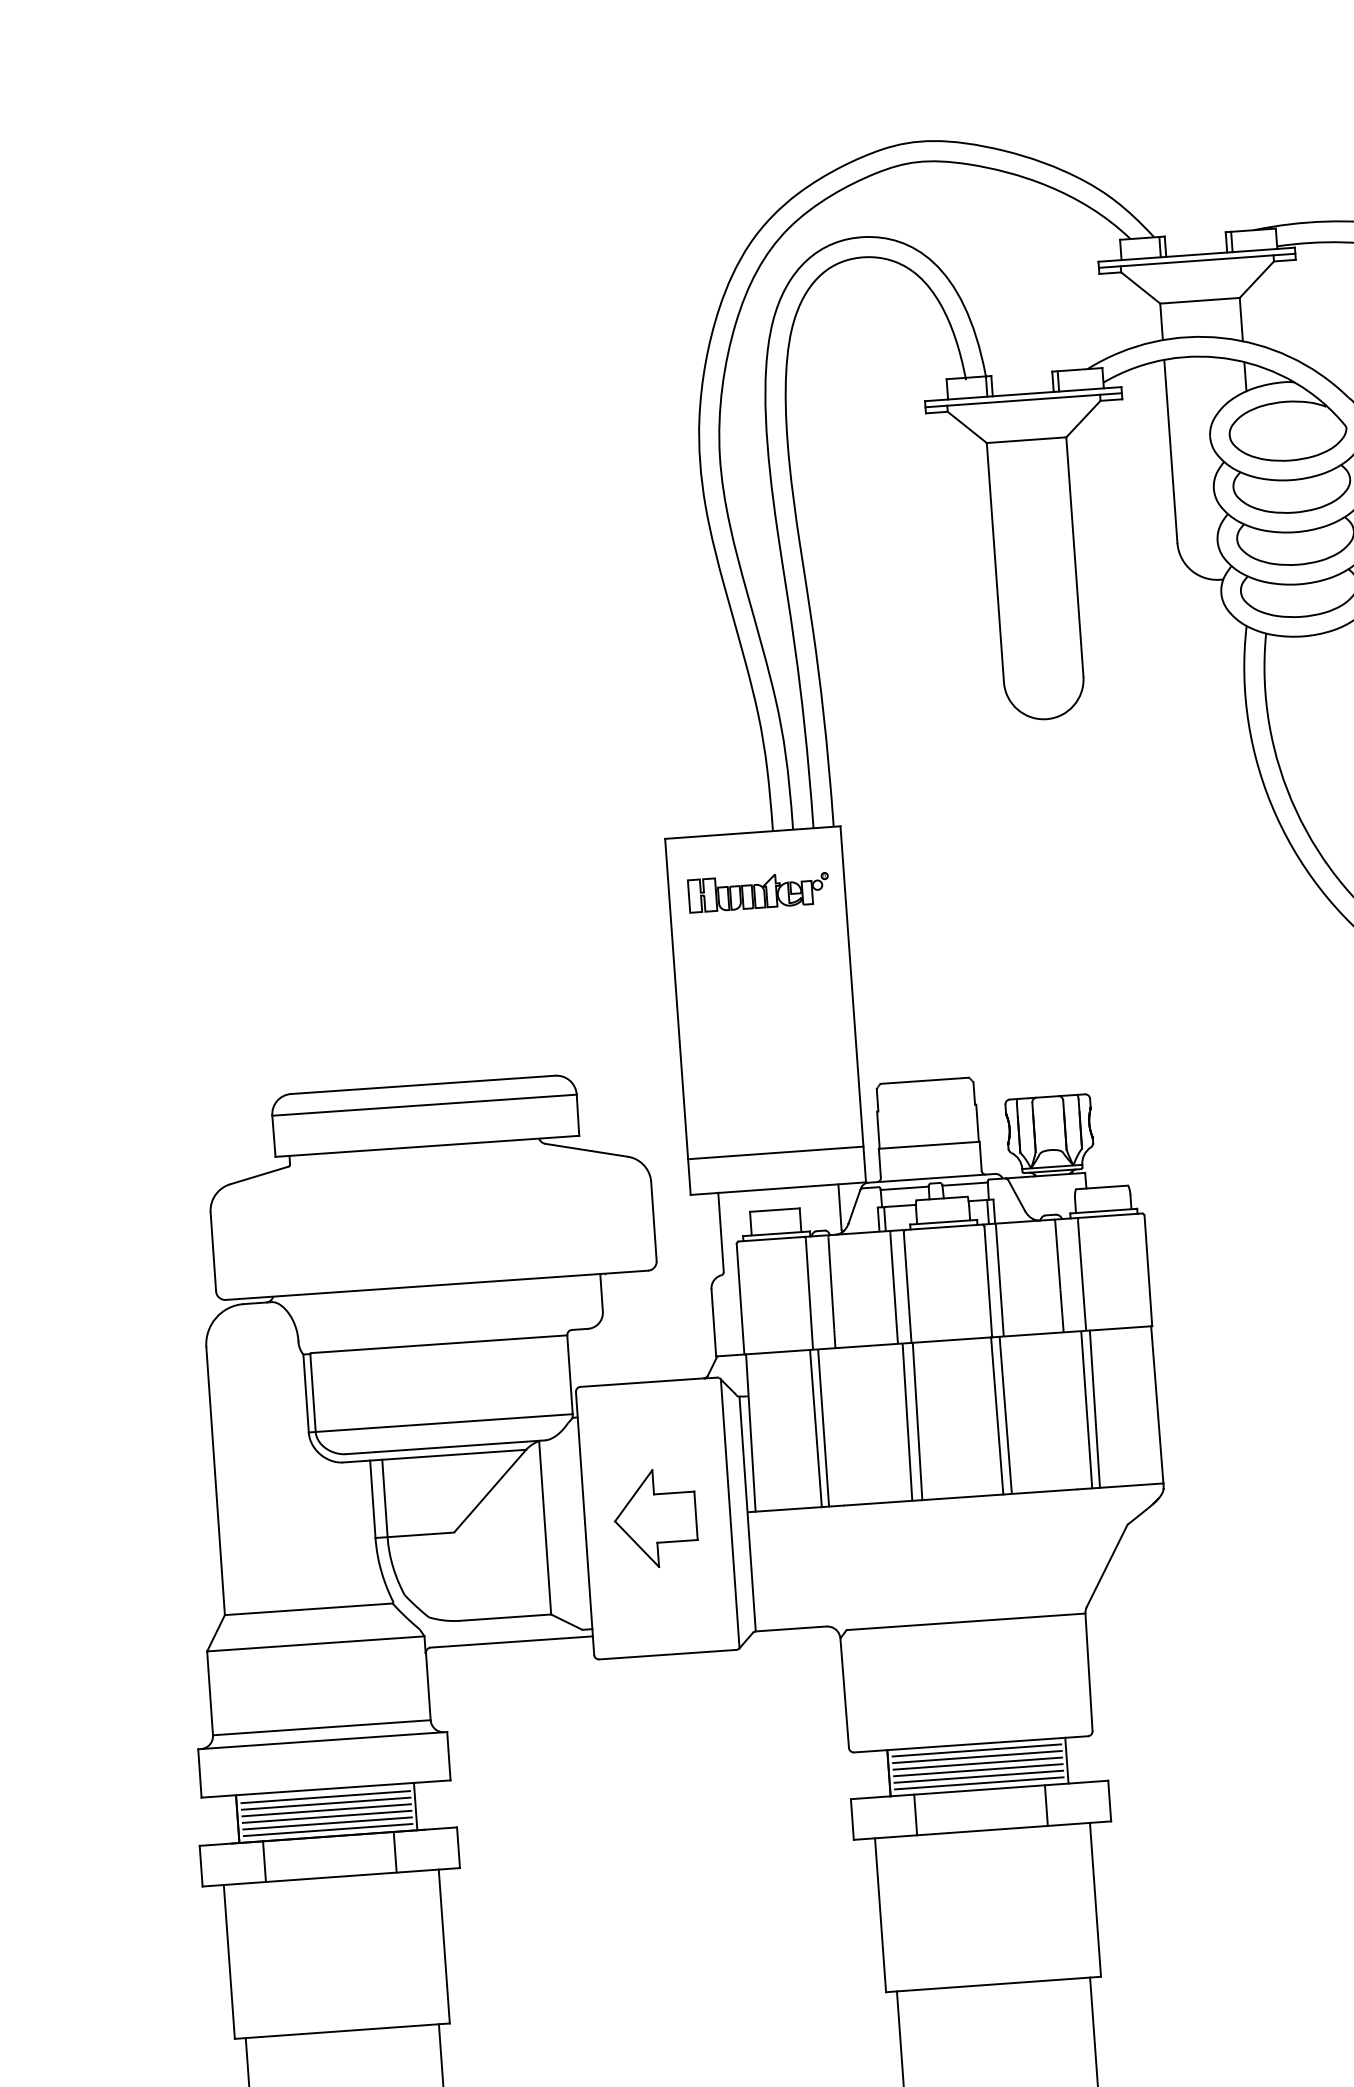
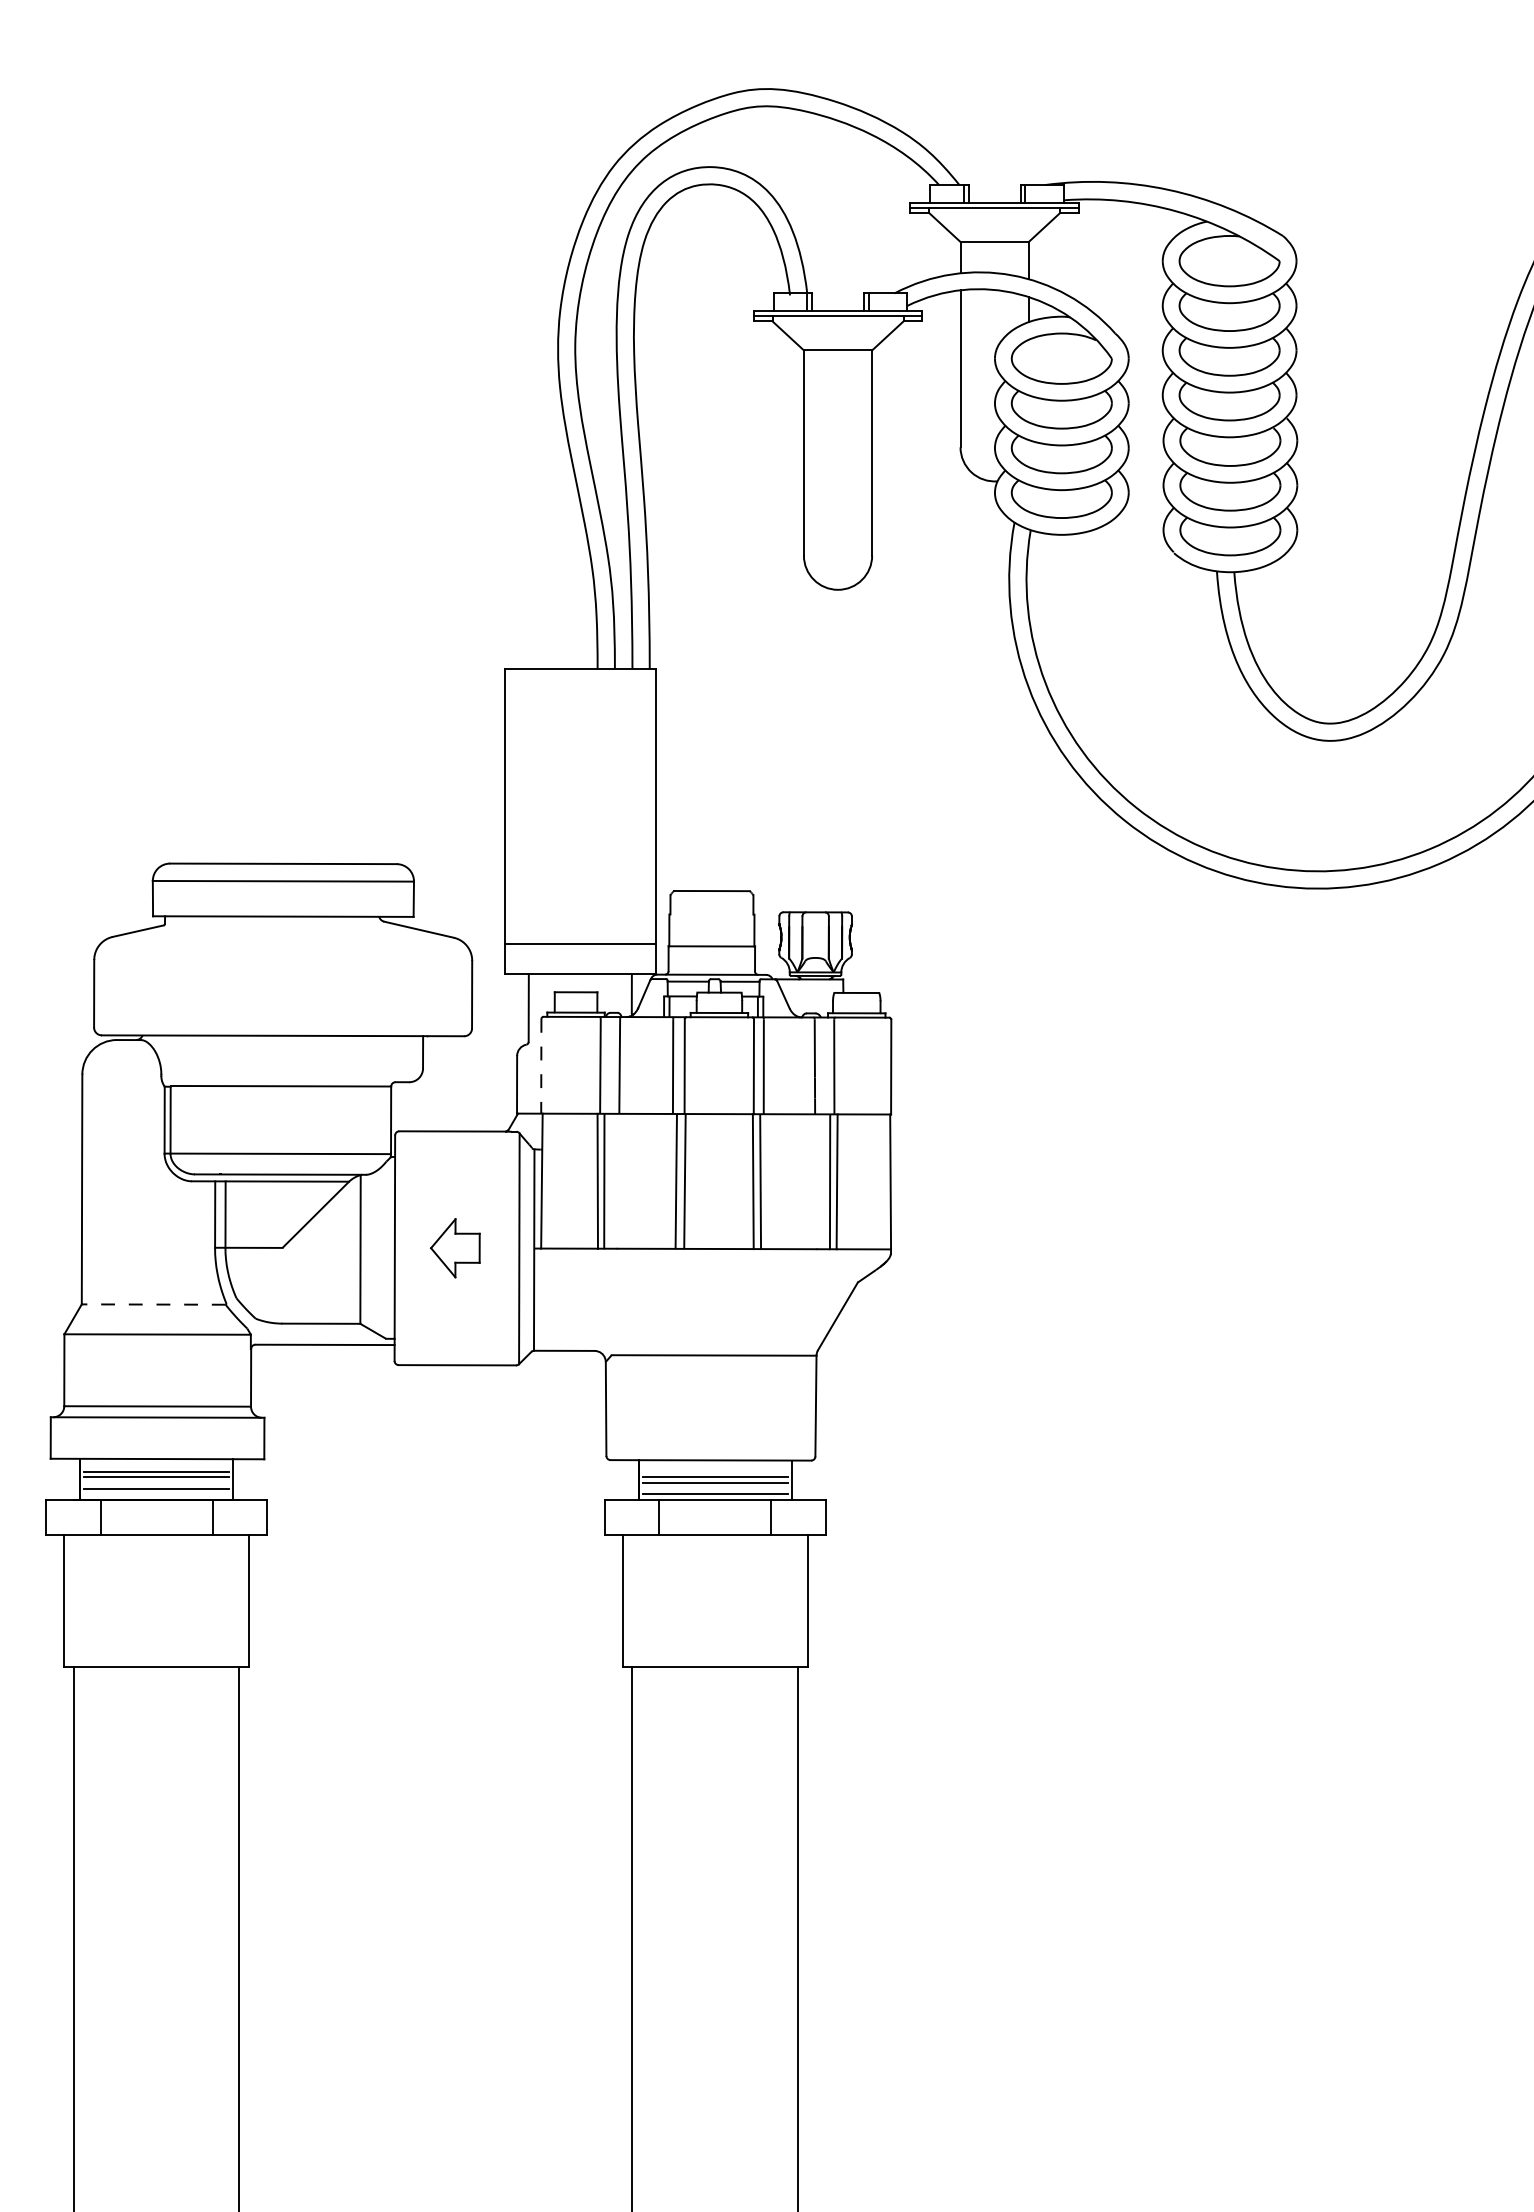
part: (758, 891) -> (581, 719), removed
line: (740, 1299) -> (541, 1066), solid -> dashed
part: (655, 1517) -> (455, 1247), size x0.7
line: (308, 1609) -> (153, 1304), solid -> dashed
line: (976, 1749) -> (715, 1465), removed
line: (977, 1756) -> (715, 1471), removed
line: (978, 1776) -> (715, 1488), removed
line: (325, 1796) -> (156, 1465), removed
line: (326, 1816) -> (156, 1482), removed
line: (327, 1830) -> (156, 1494), removed

